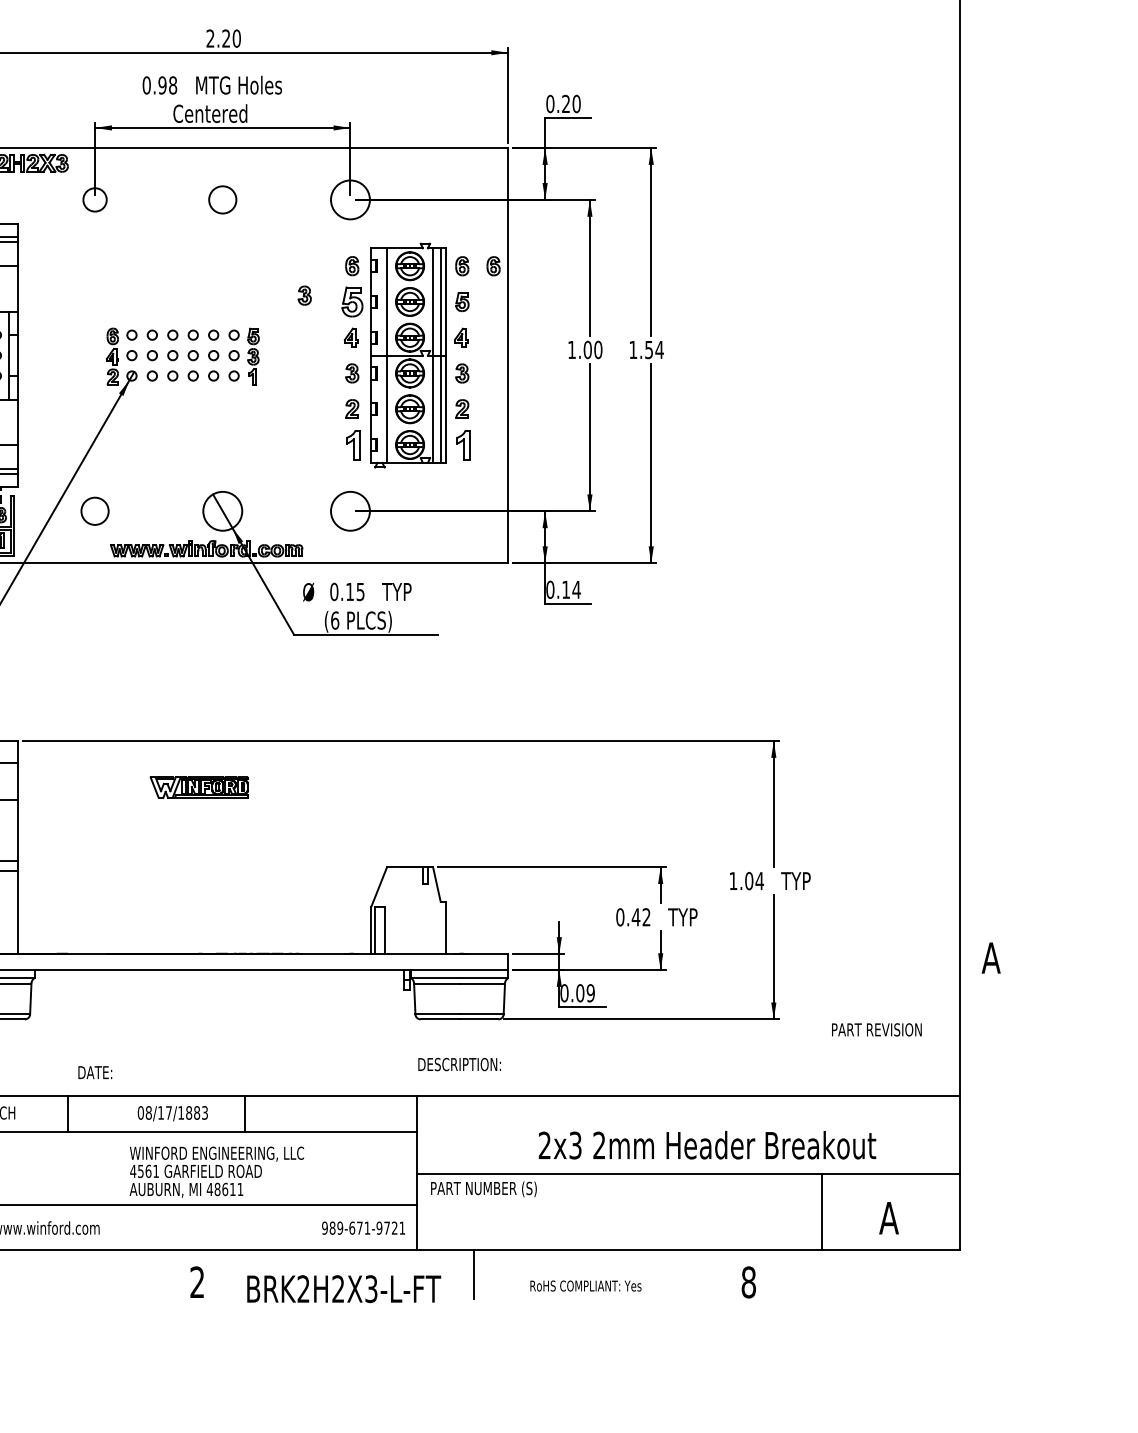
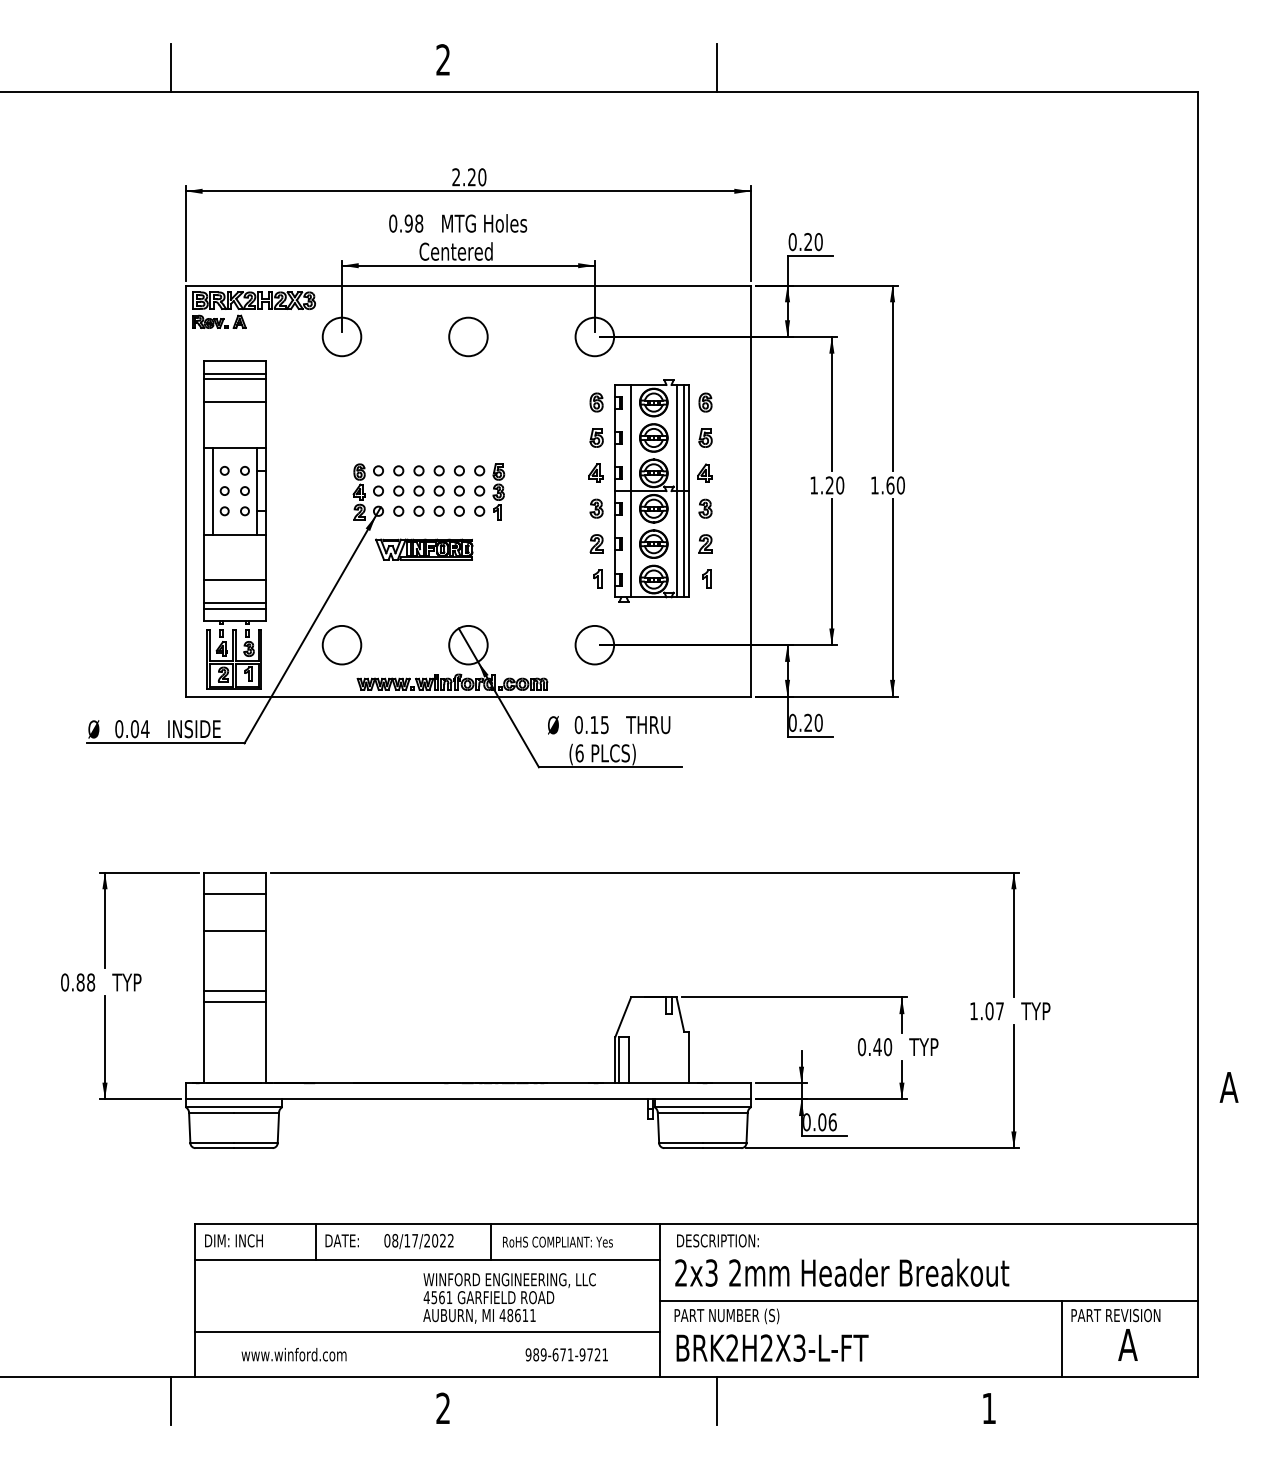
circle: (94, 199) -> (341, 336), size x1.67
circle: (222, 199) -> (468, 336), size x1.43
part: (493, 266) -> (736, 402), removed
part: (304, 295) -> (549, 431), removed
part: (352, 301) -> (596, 437), size x0.62
text: (587, 349) -> (829, 485), 1.00 -> 1.20
text: (654, 349) -> (895, 485), 1.54 -> 1.60
part: (353, 443) -> (597, 578), size x0.62
part: (463, 443) -> (706, 578), size x0.62
circle: (94, 510) -> (341, 644), size x1.43
text: (571, 589) -> (813, 722), 0.14 -> 0.20
text: (409, 592) -> (653, 725), TYP -> THRU
part: (199, 787) -> (424, 549), moved
text: (759, 881) -> (999, 1011), 1.04 -> 1.07
text: (647, 917) -> (888, 1047), 0.42 -> 0.40
text: (590, 993) -> (832, 1122), 0.09 -> 0.06
text: (876, 1029) -> (1115, 1315), moved
text: (459, 1064) -> (717, 1240), moved
text: (94, 1072) -> (341, 1240), moved
text: (192, 1112) -> (438, 1240), 08/17/1883 -> 08/17/2022
text: (707, 1145) -> (842, 1272), moved
text: (216, 1172) -> (509, 1298), moved
text: (363, 1227) -> (566, 1354), moved
text: (749, 1282) -> (989, 1408), 8 -> 1
text: (585, 1285) -> (557, 1241), moved
text: (344, 1288) -> (772, 1347), moved

